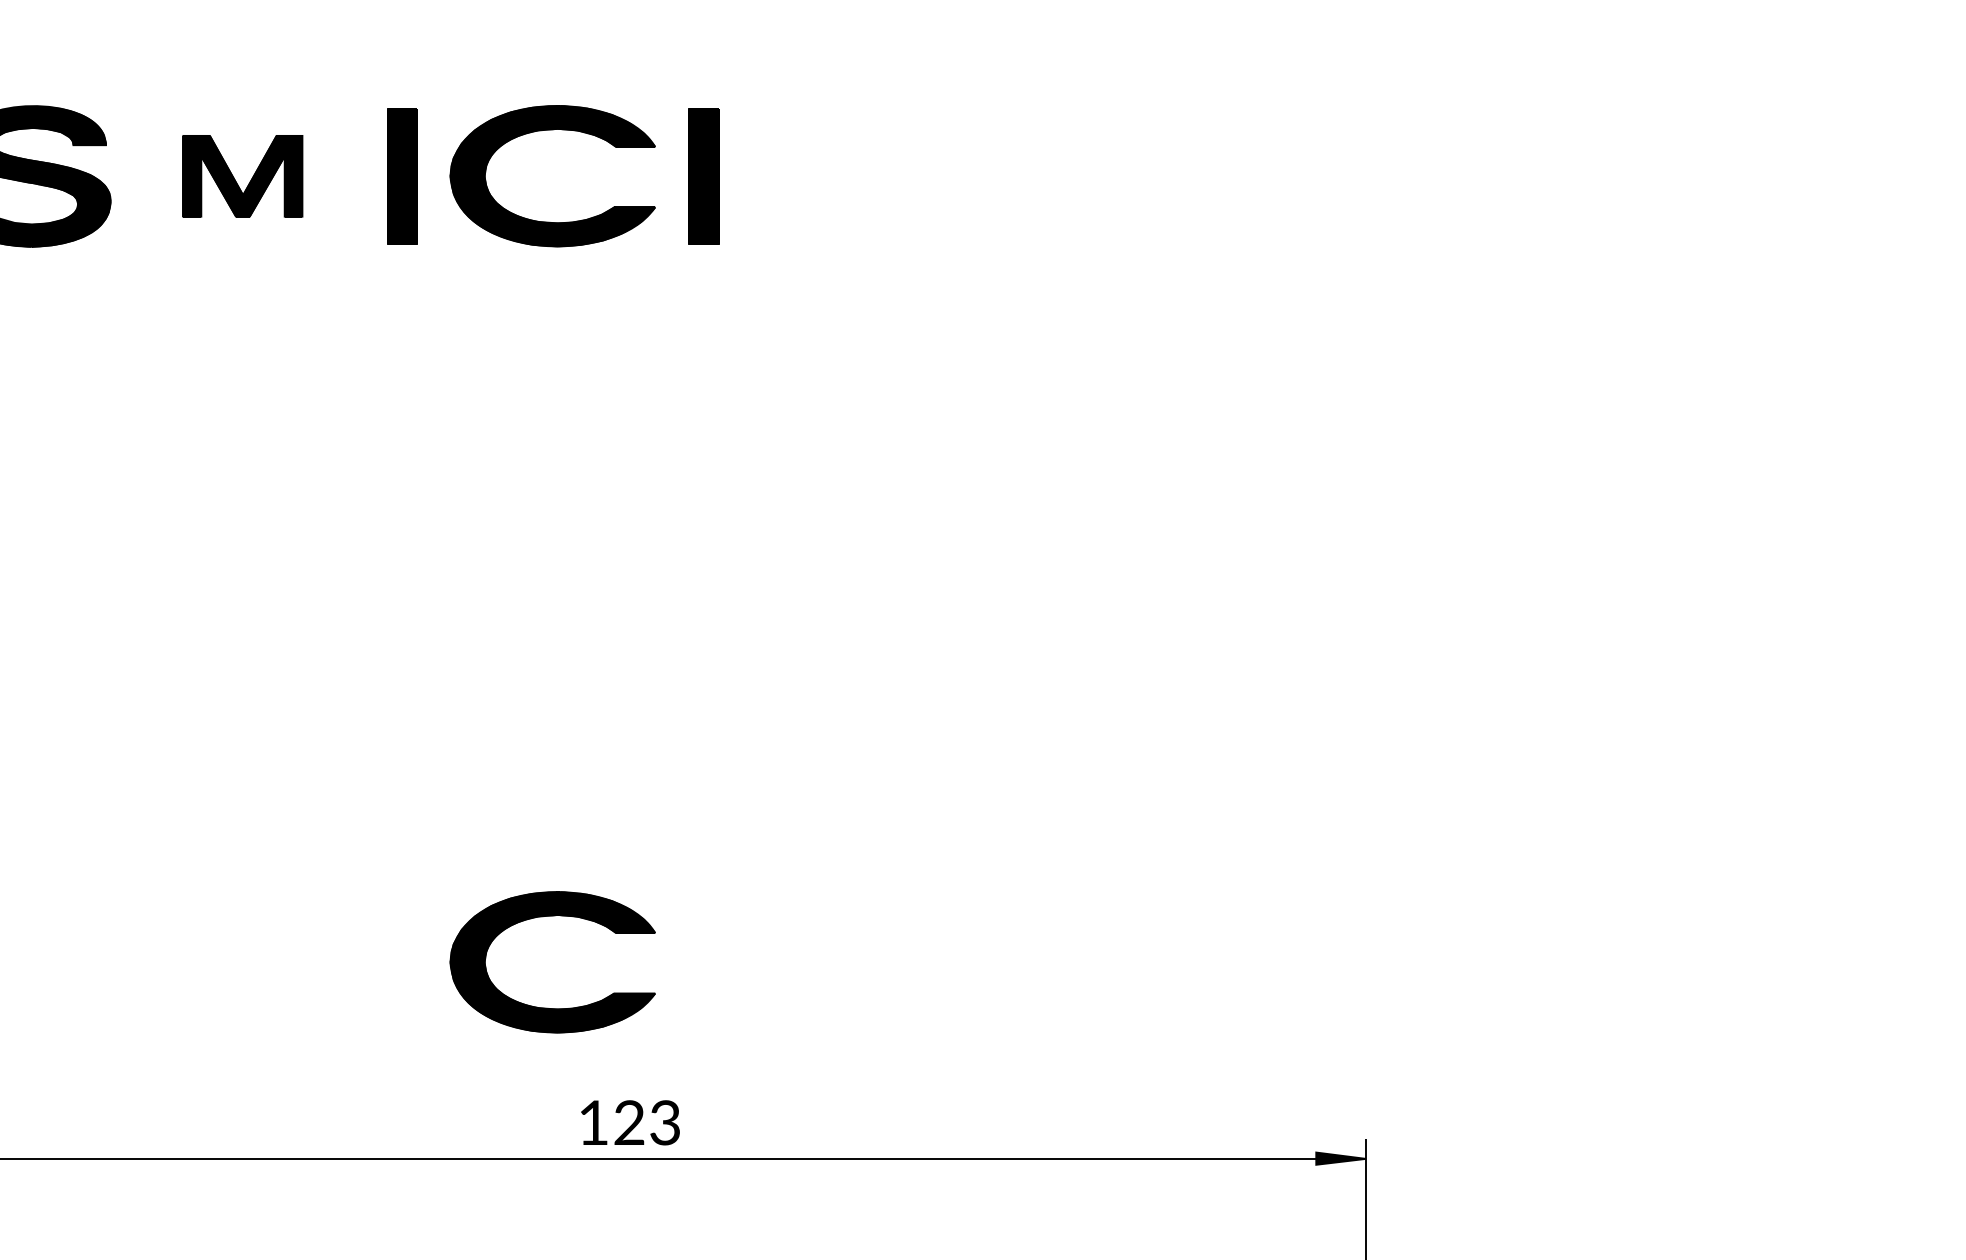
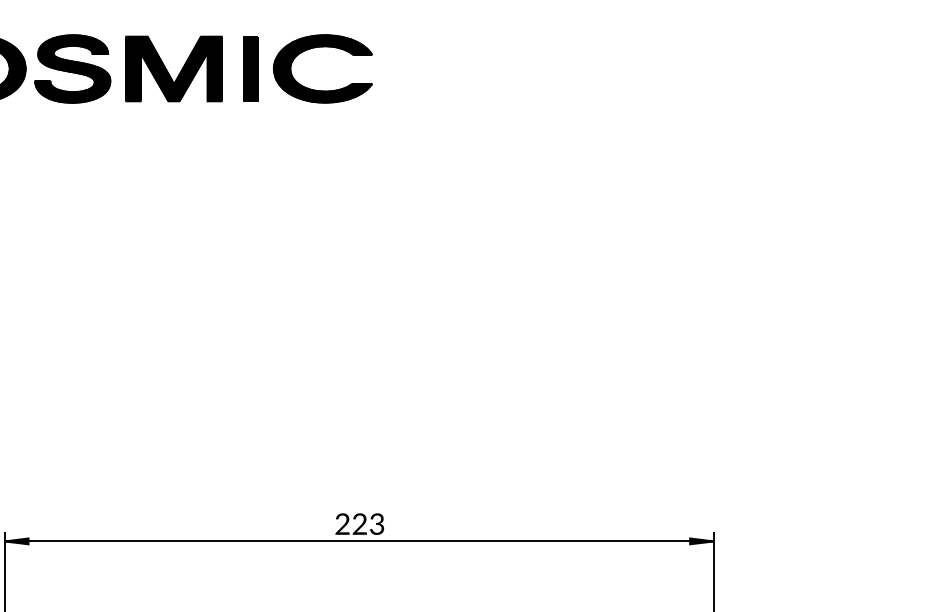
part: (241, 175) -> (173, 68), size x1.67
part: (703, 175) -> (395, 68), removed
part: (551, 917) -> (322, 425), removed
text: (593, 1121) -> (342, 523), 123 -> 223

